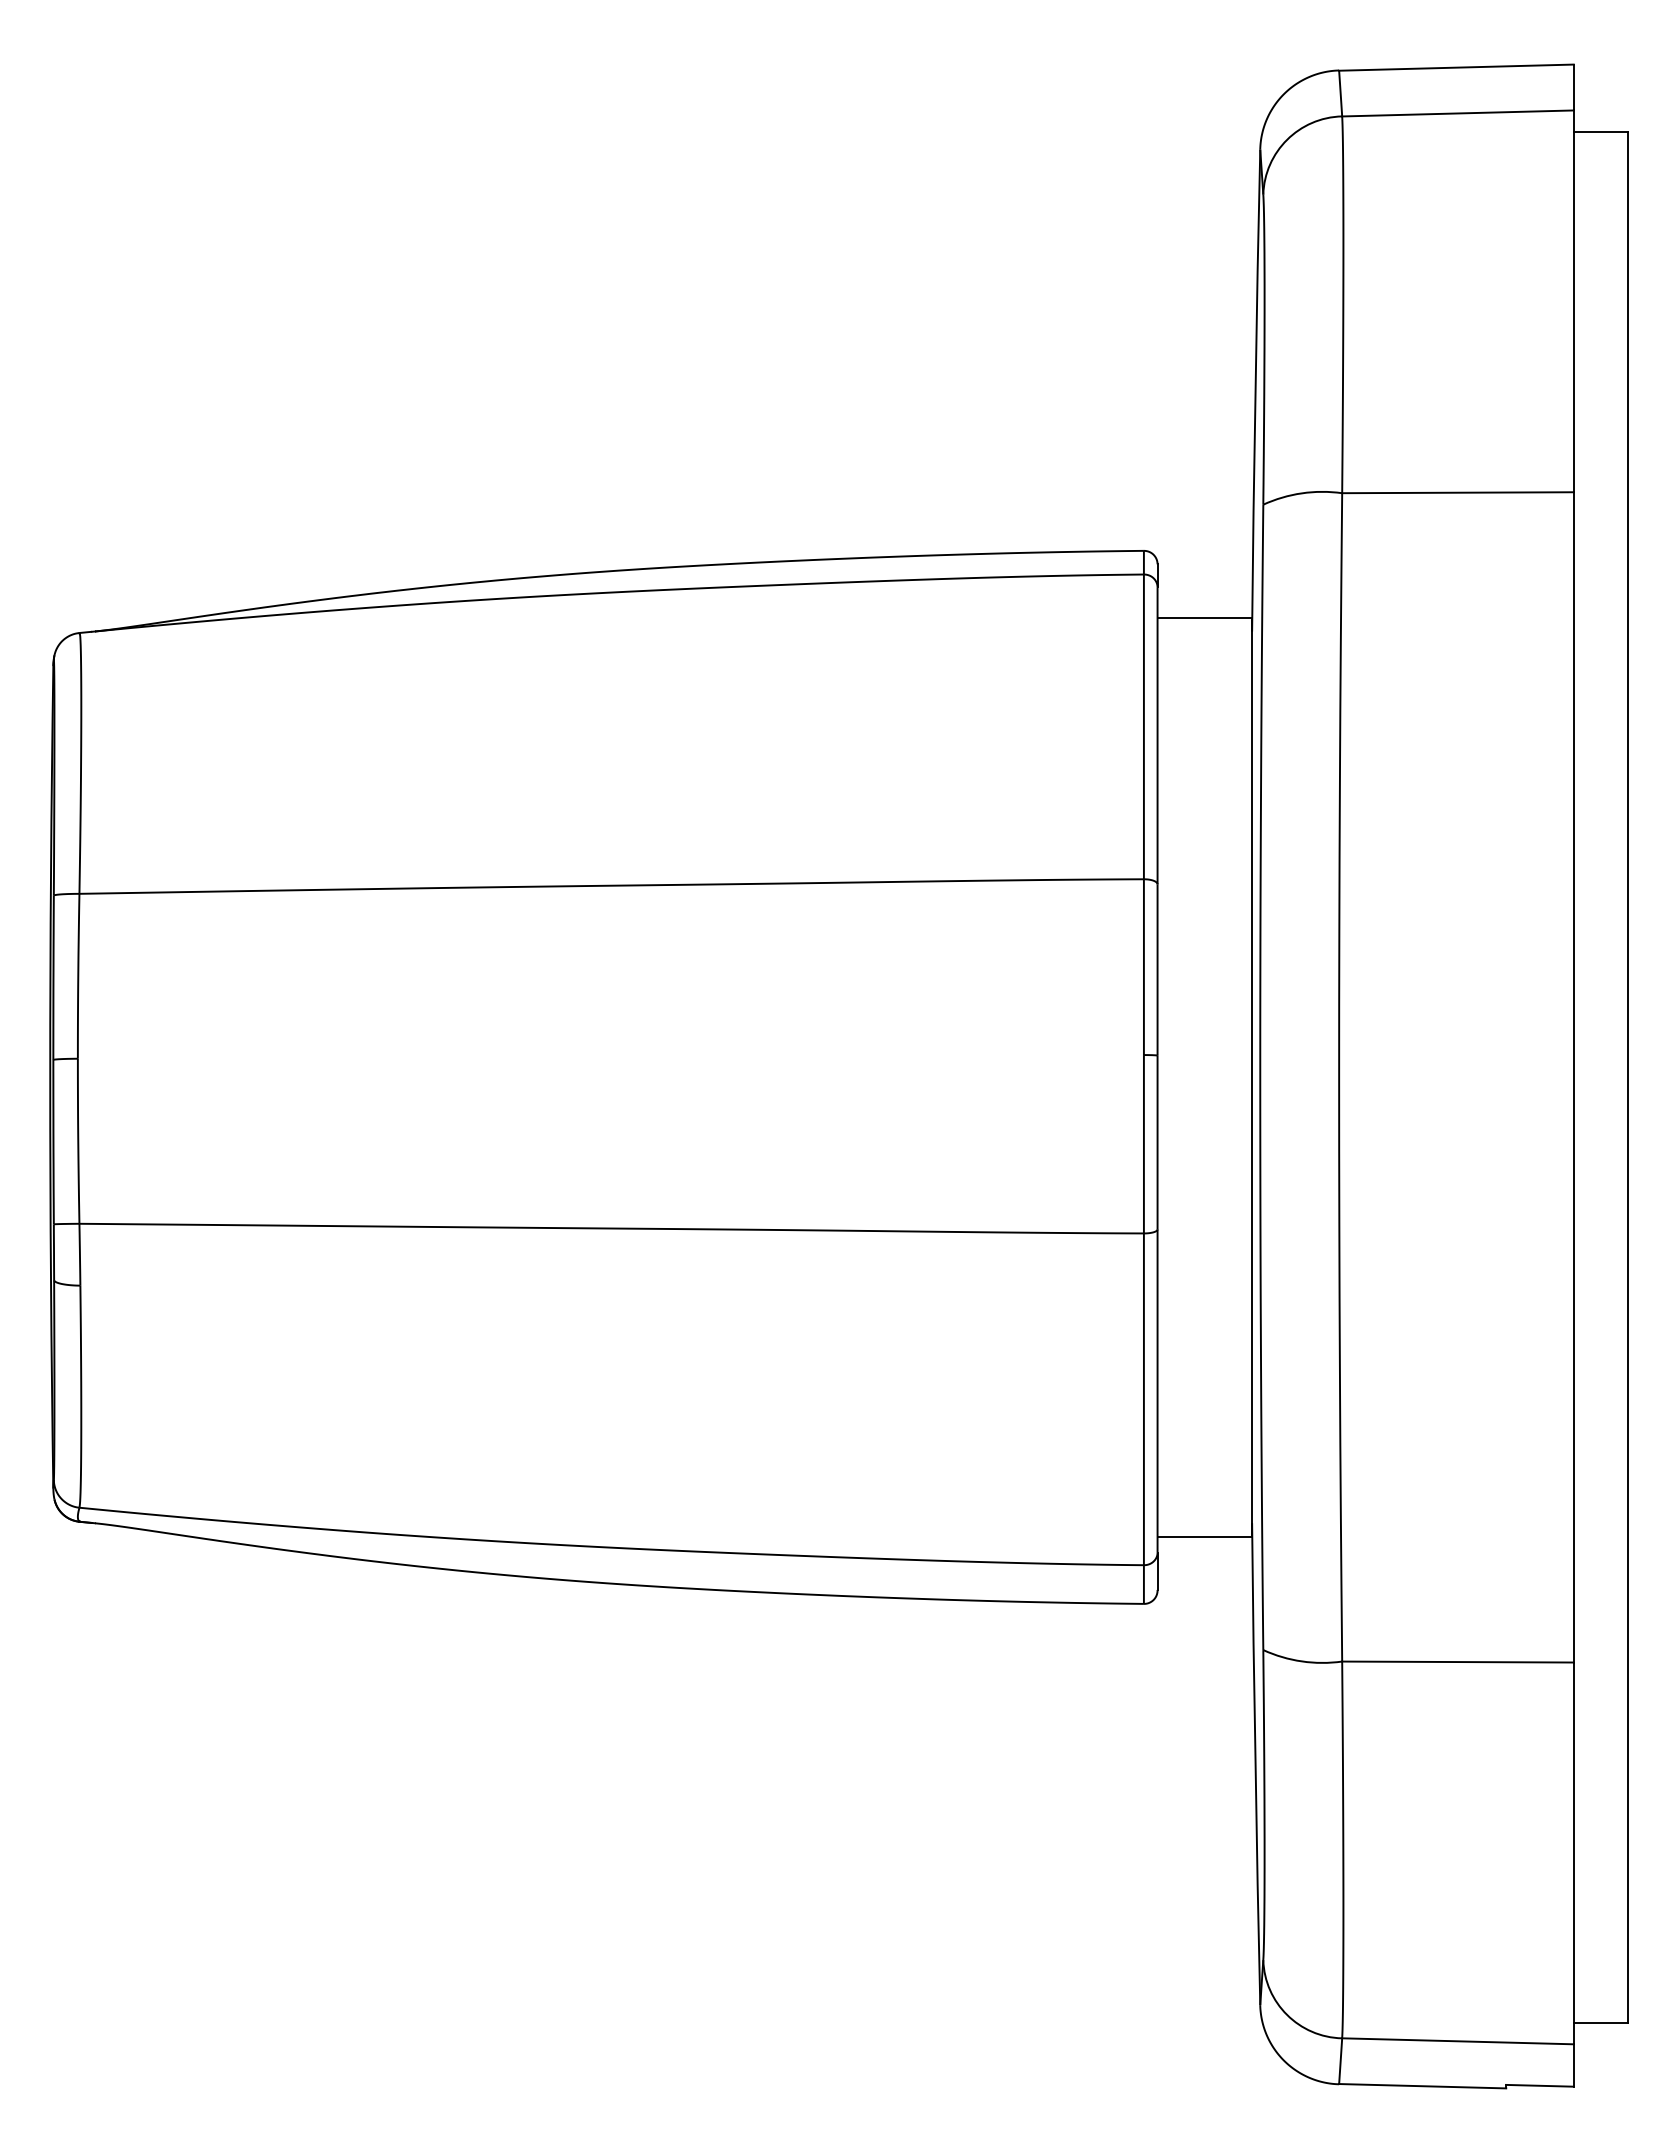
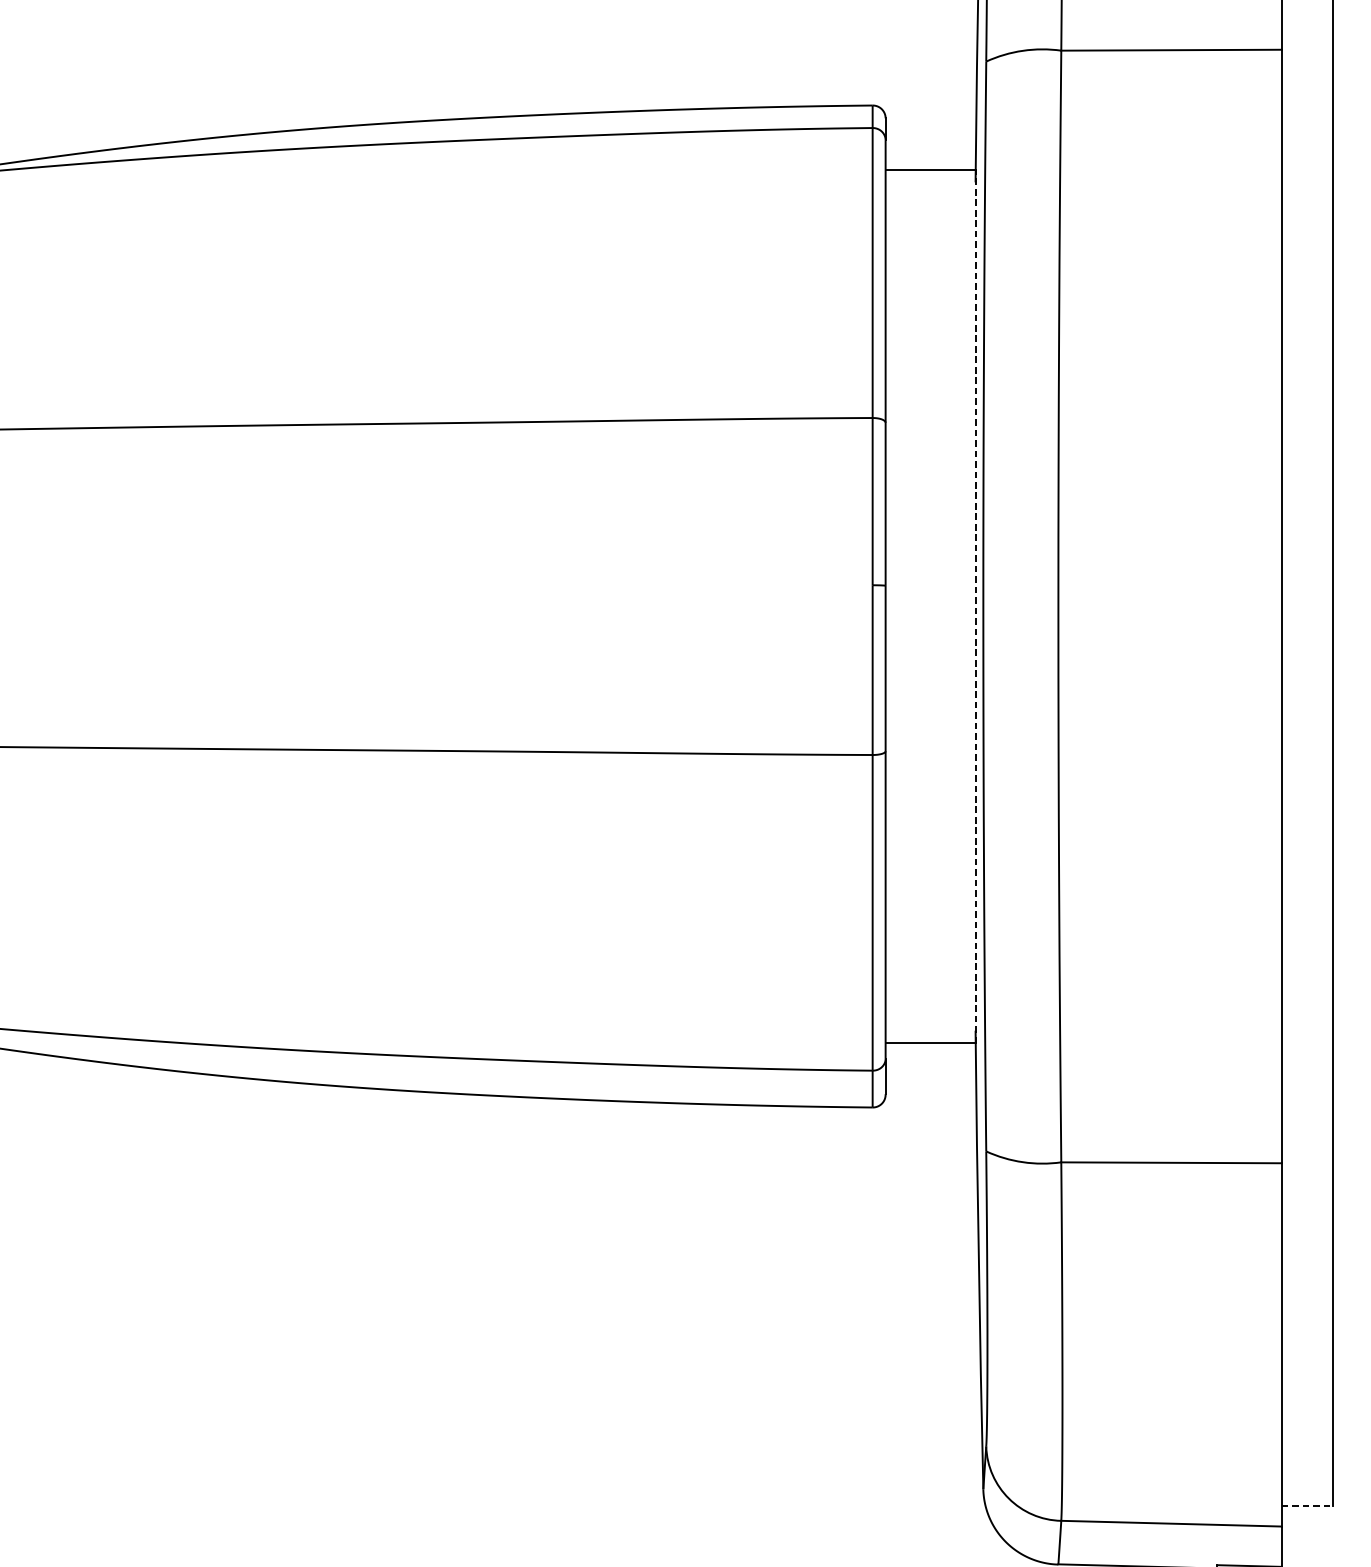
line: (1252, 1076) -> (975, 605), solid -> dashed
line: (1601, 2022) -> (1308, 1505), solid -> dashed

